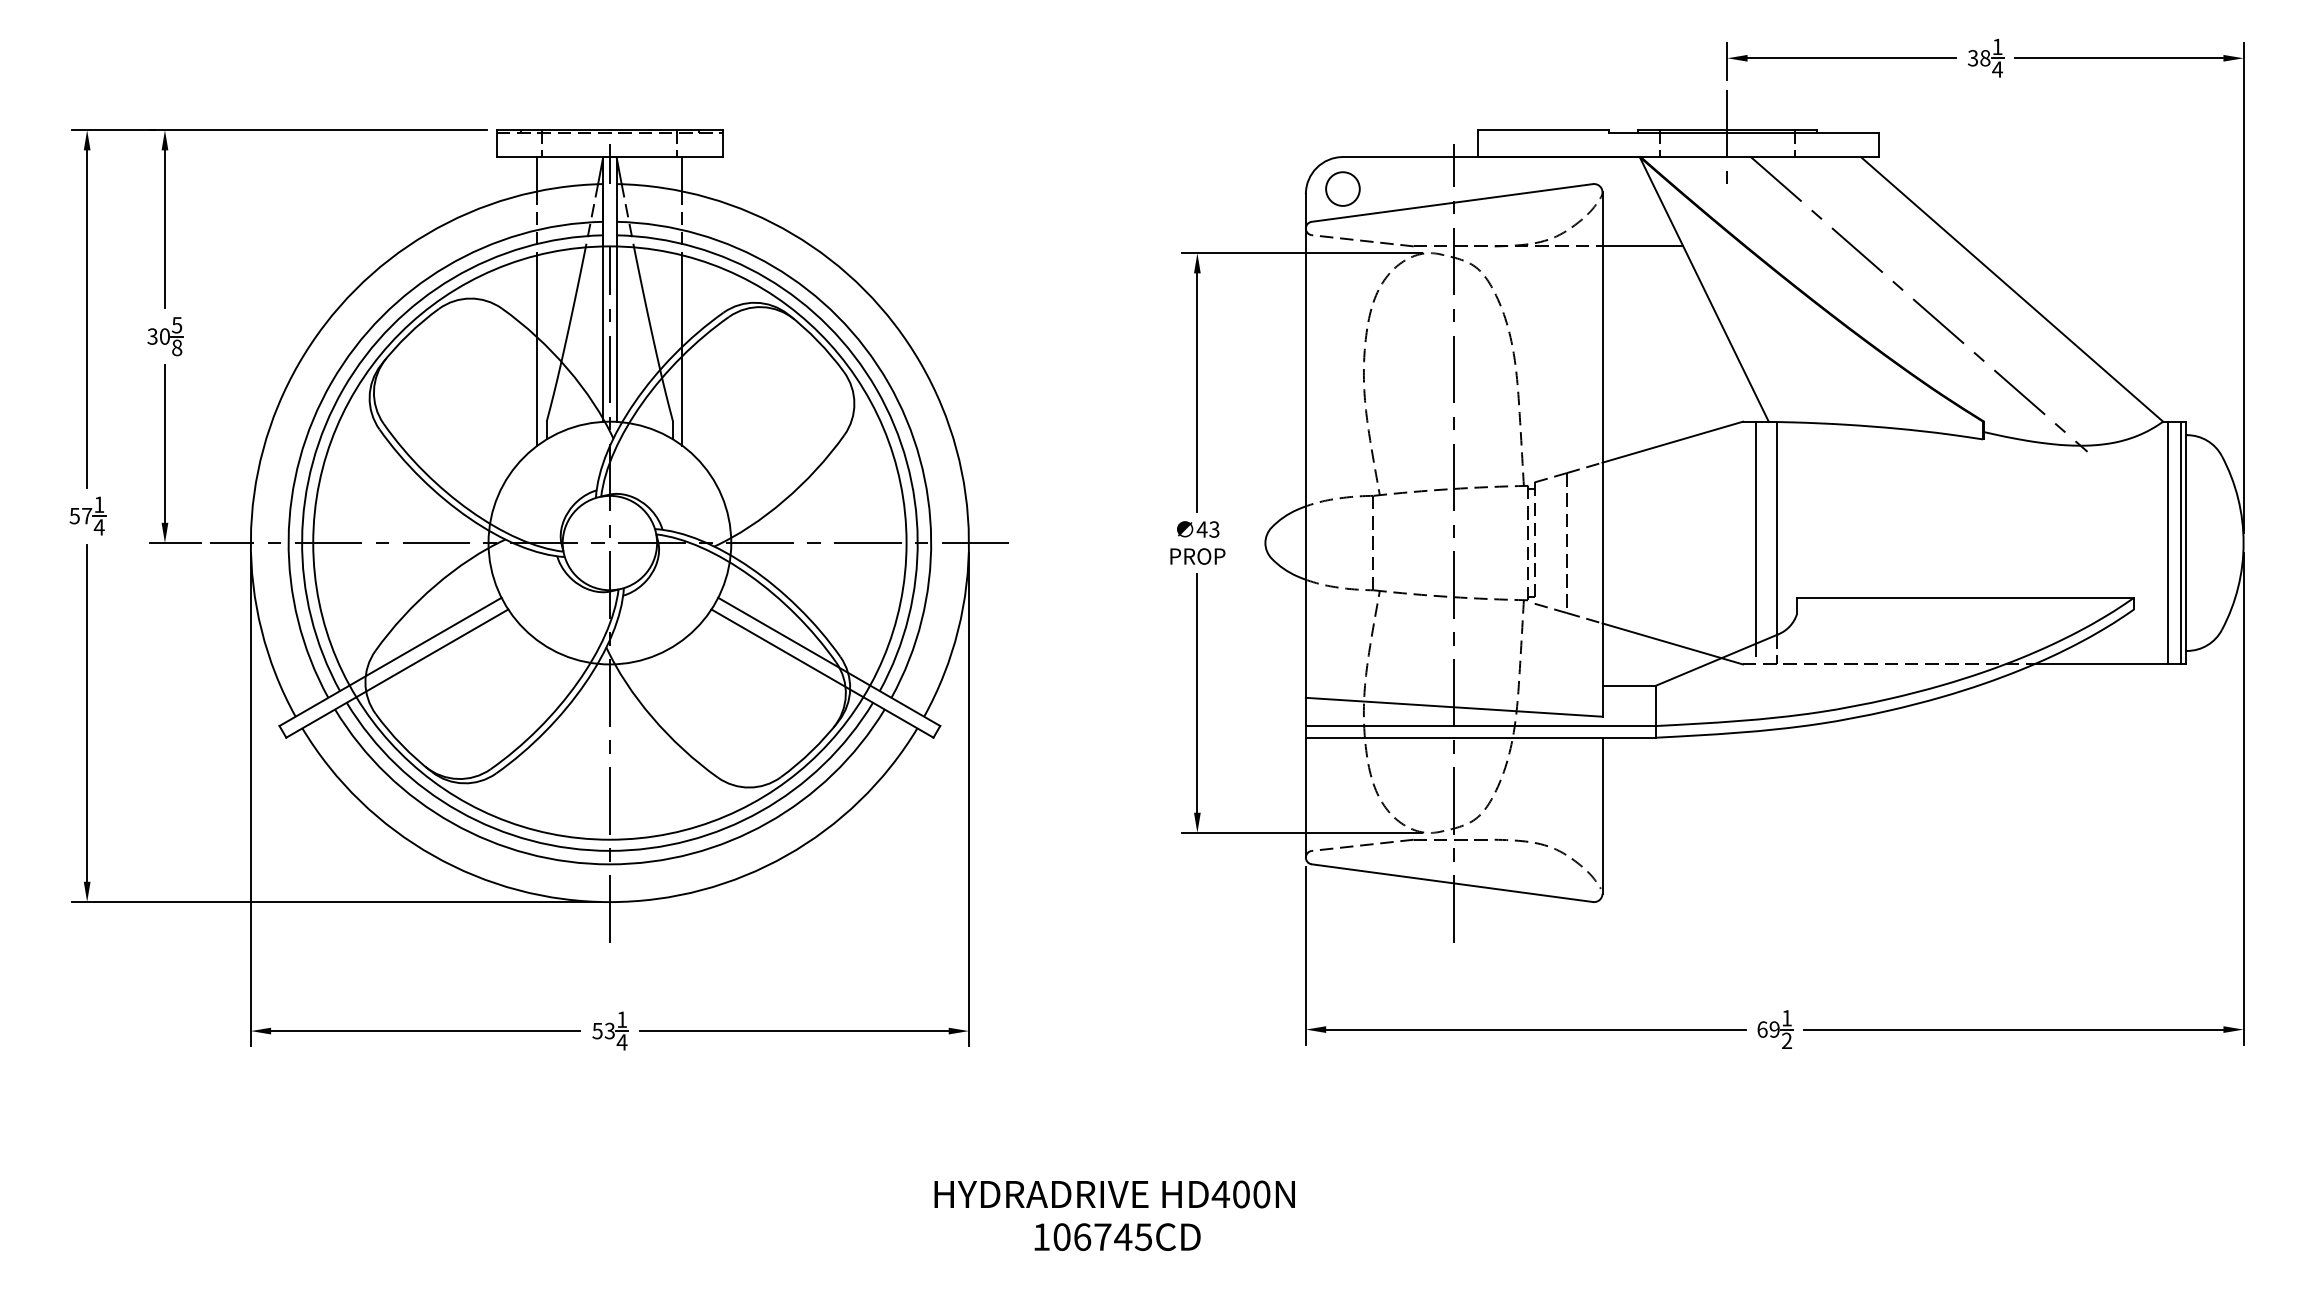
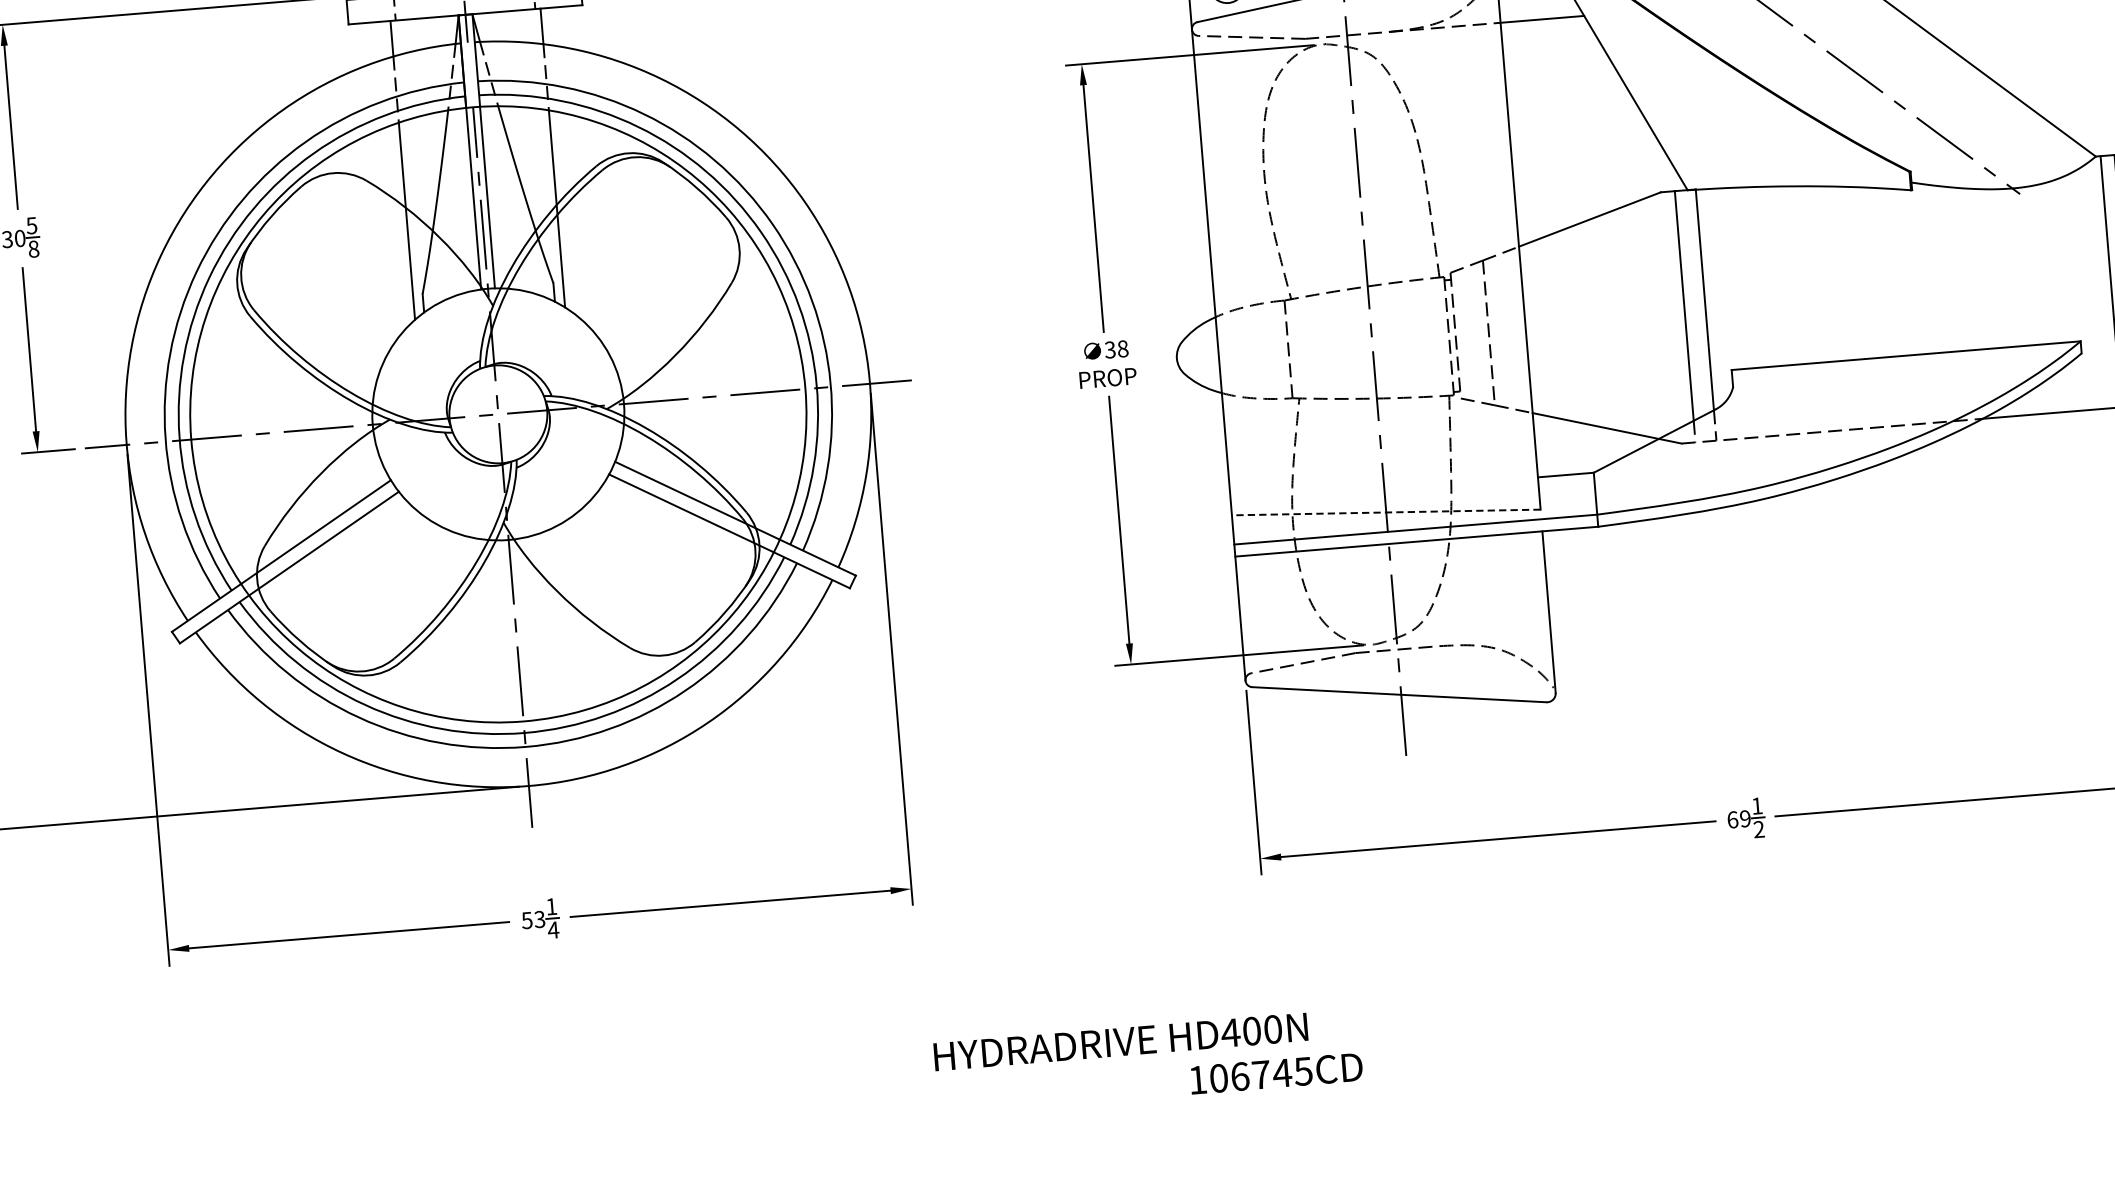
text: (1207, 529) -> (1115, 349), 43 -> 38
line: (1454, 707) -> (1386, 512), solid -> dashed
text: (1114, 1194) -> (1120, 1042), moved
text: (1117, 1236) -> (1276, 1073), moved

